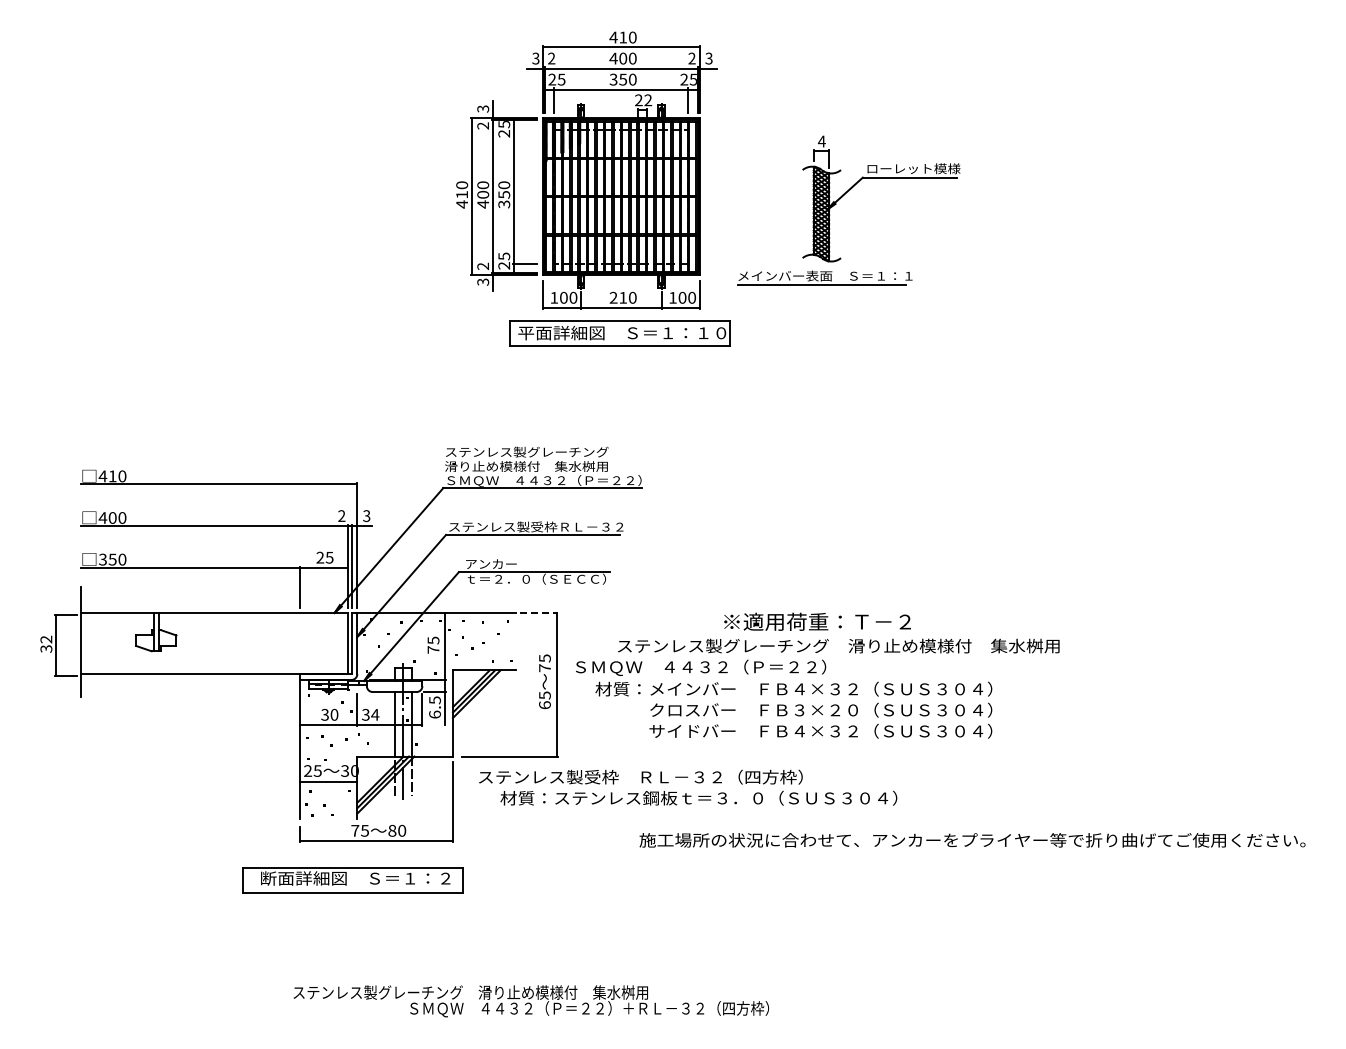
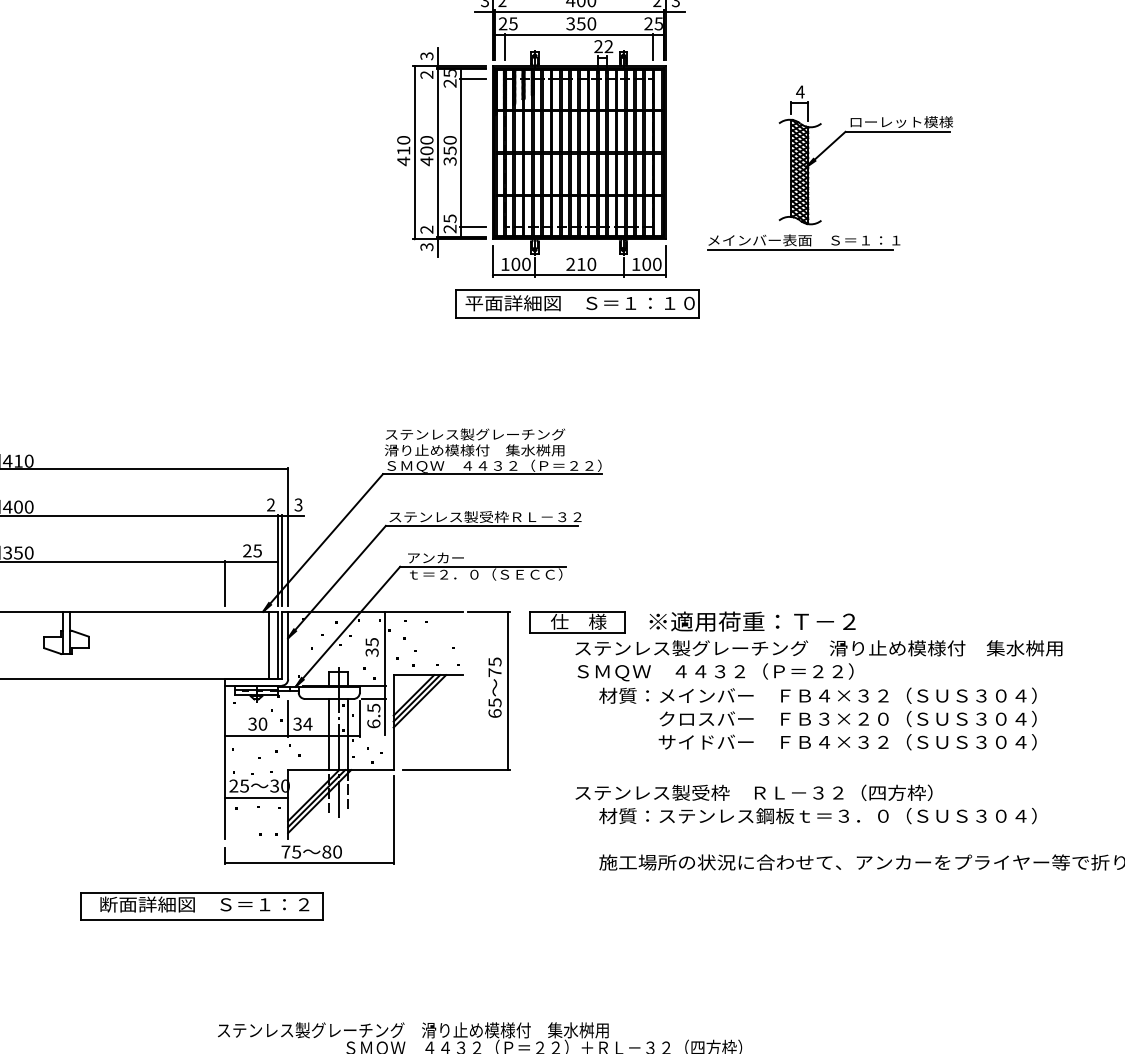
line: (525, 129) -> (473, 78), added
line: (539, 612) -> (489, 611), dashed -> solid
text: (817, 621) -> (752, 621), moved
part: (619, 622) -> (577, 622), added
line: (340, 643) -> (269, 645), added
text: (433, 649) -> (372, 652), 75 -> 35
text: (784, 698) -> (807, 706), moved
text: (688, 787) -> (806, 804), moved
part: (352, 880) -> (201, 906), moved

